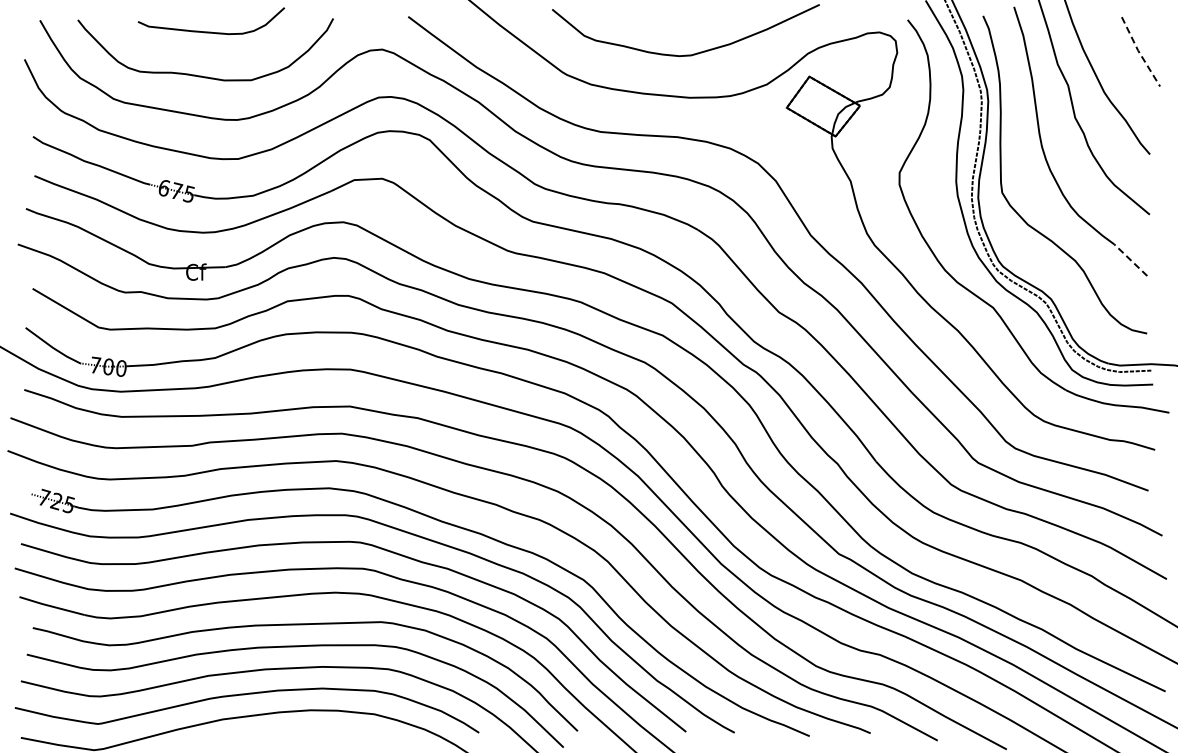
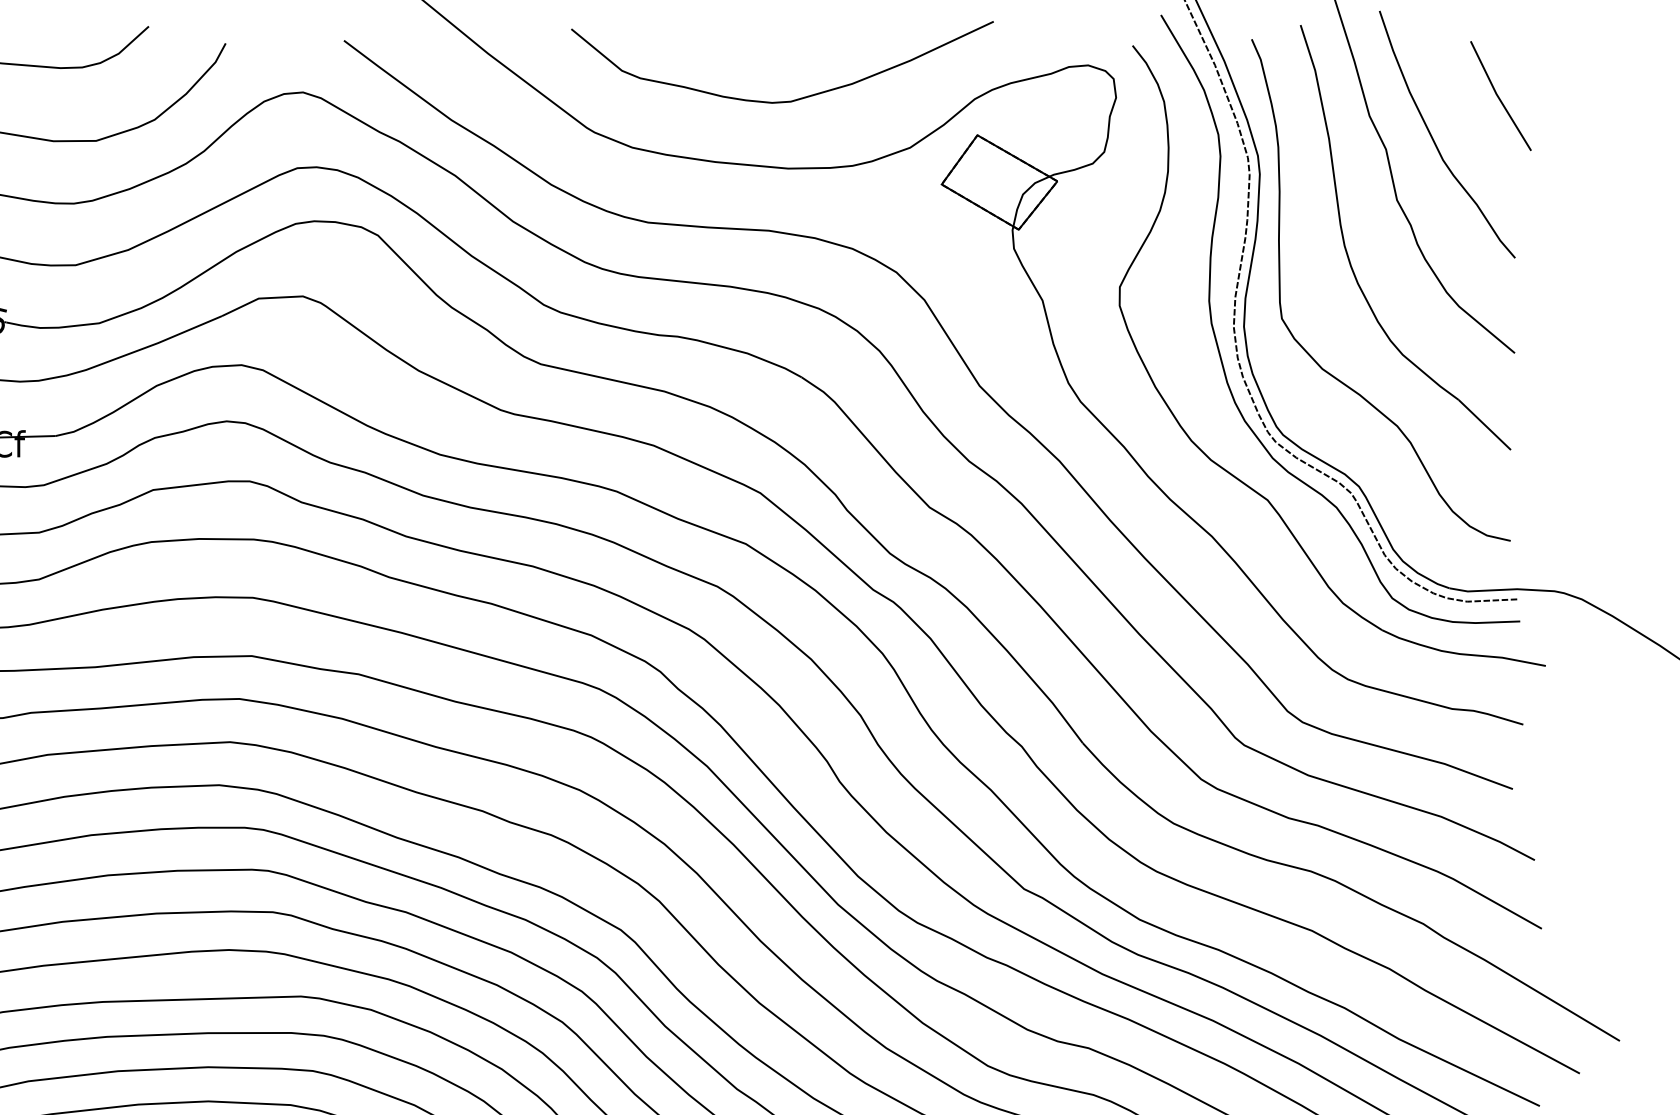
line: (1139, 52) -> (1498, 97), dashed -> solid
line: (1130, 260) -> (1484, 425), dashed -> solid

